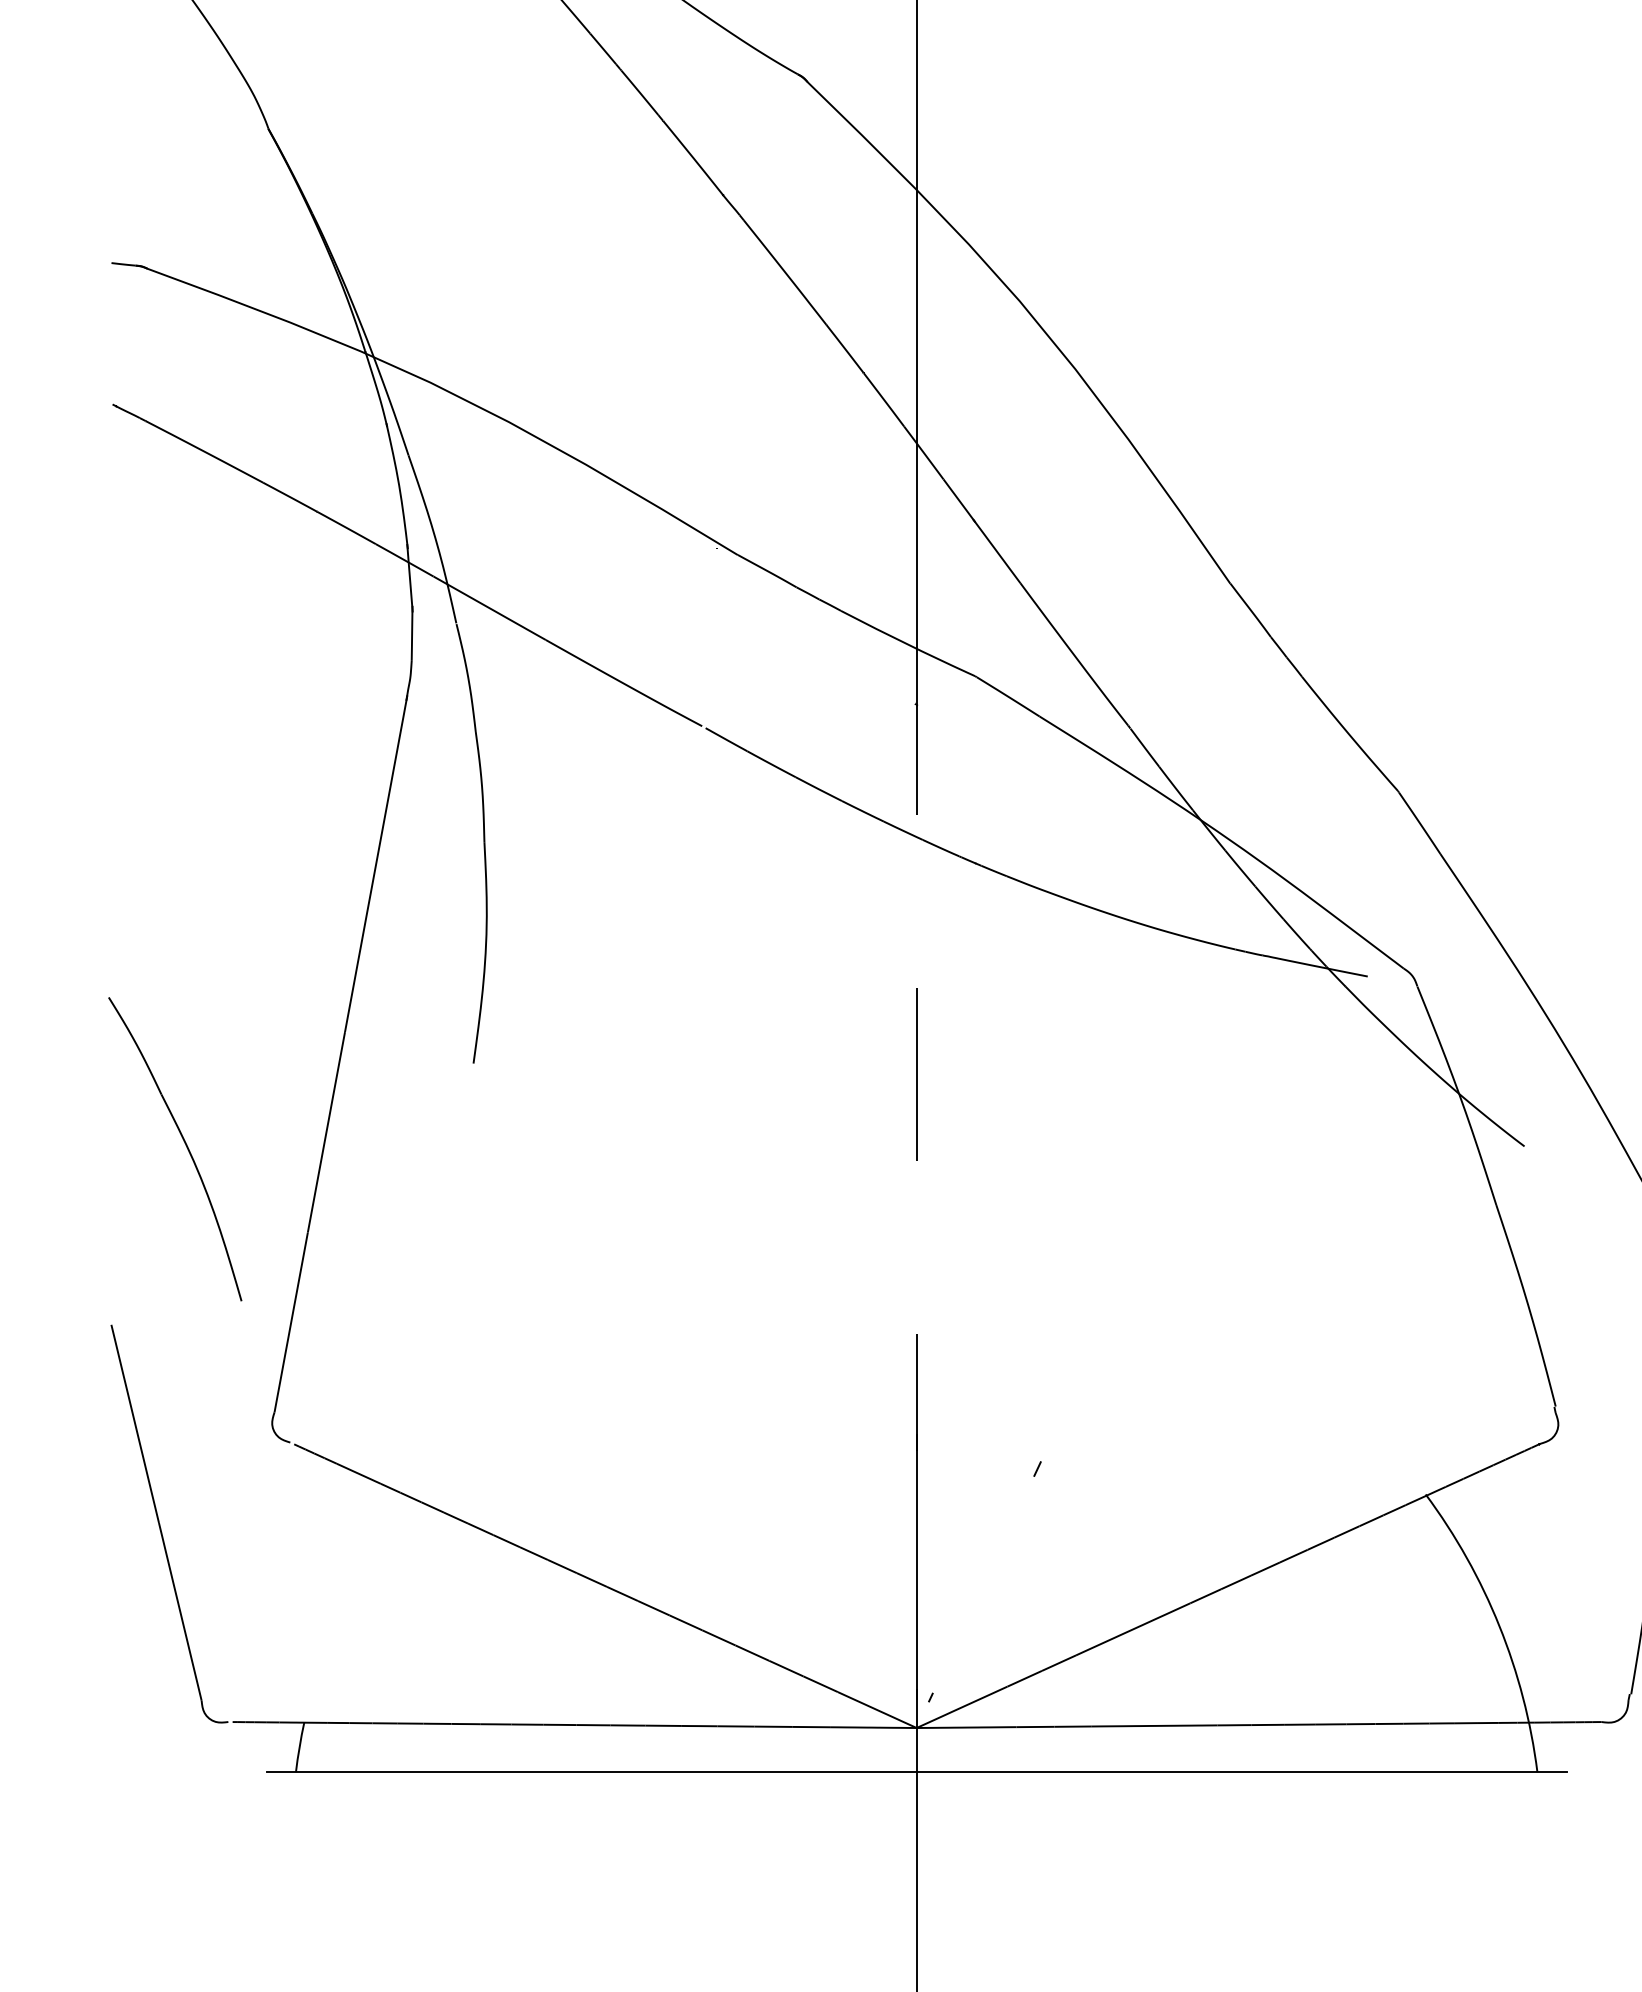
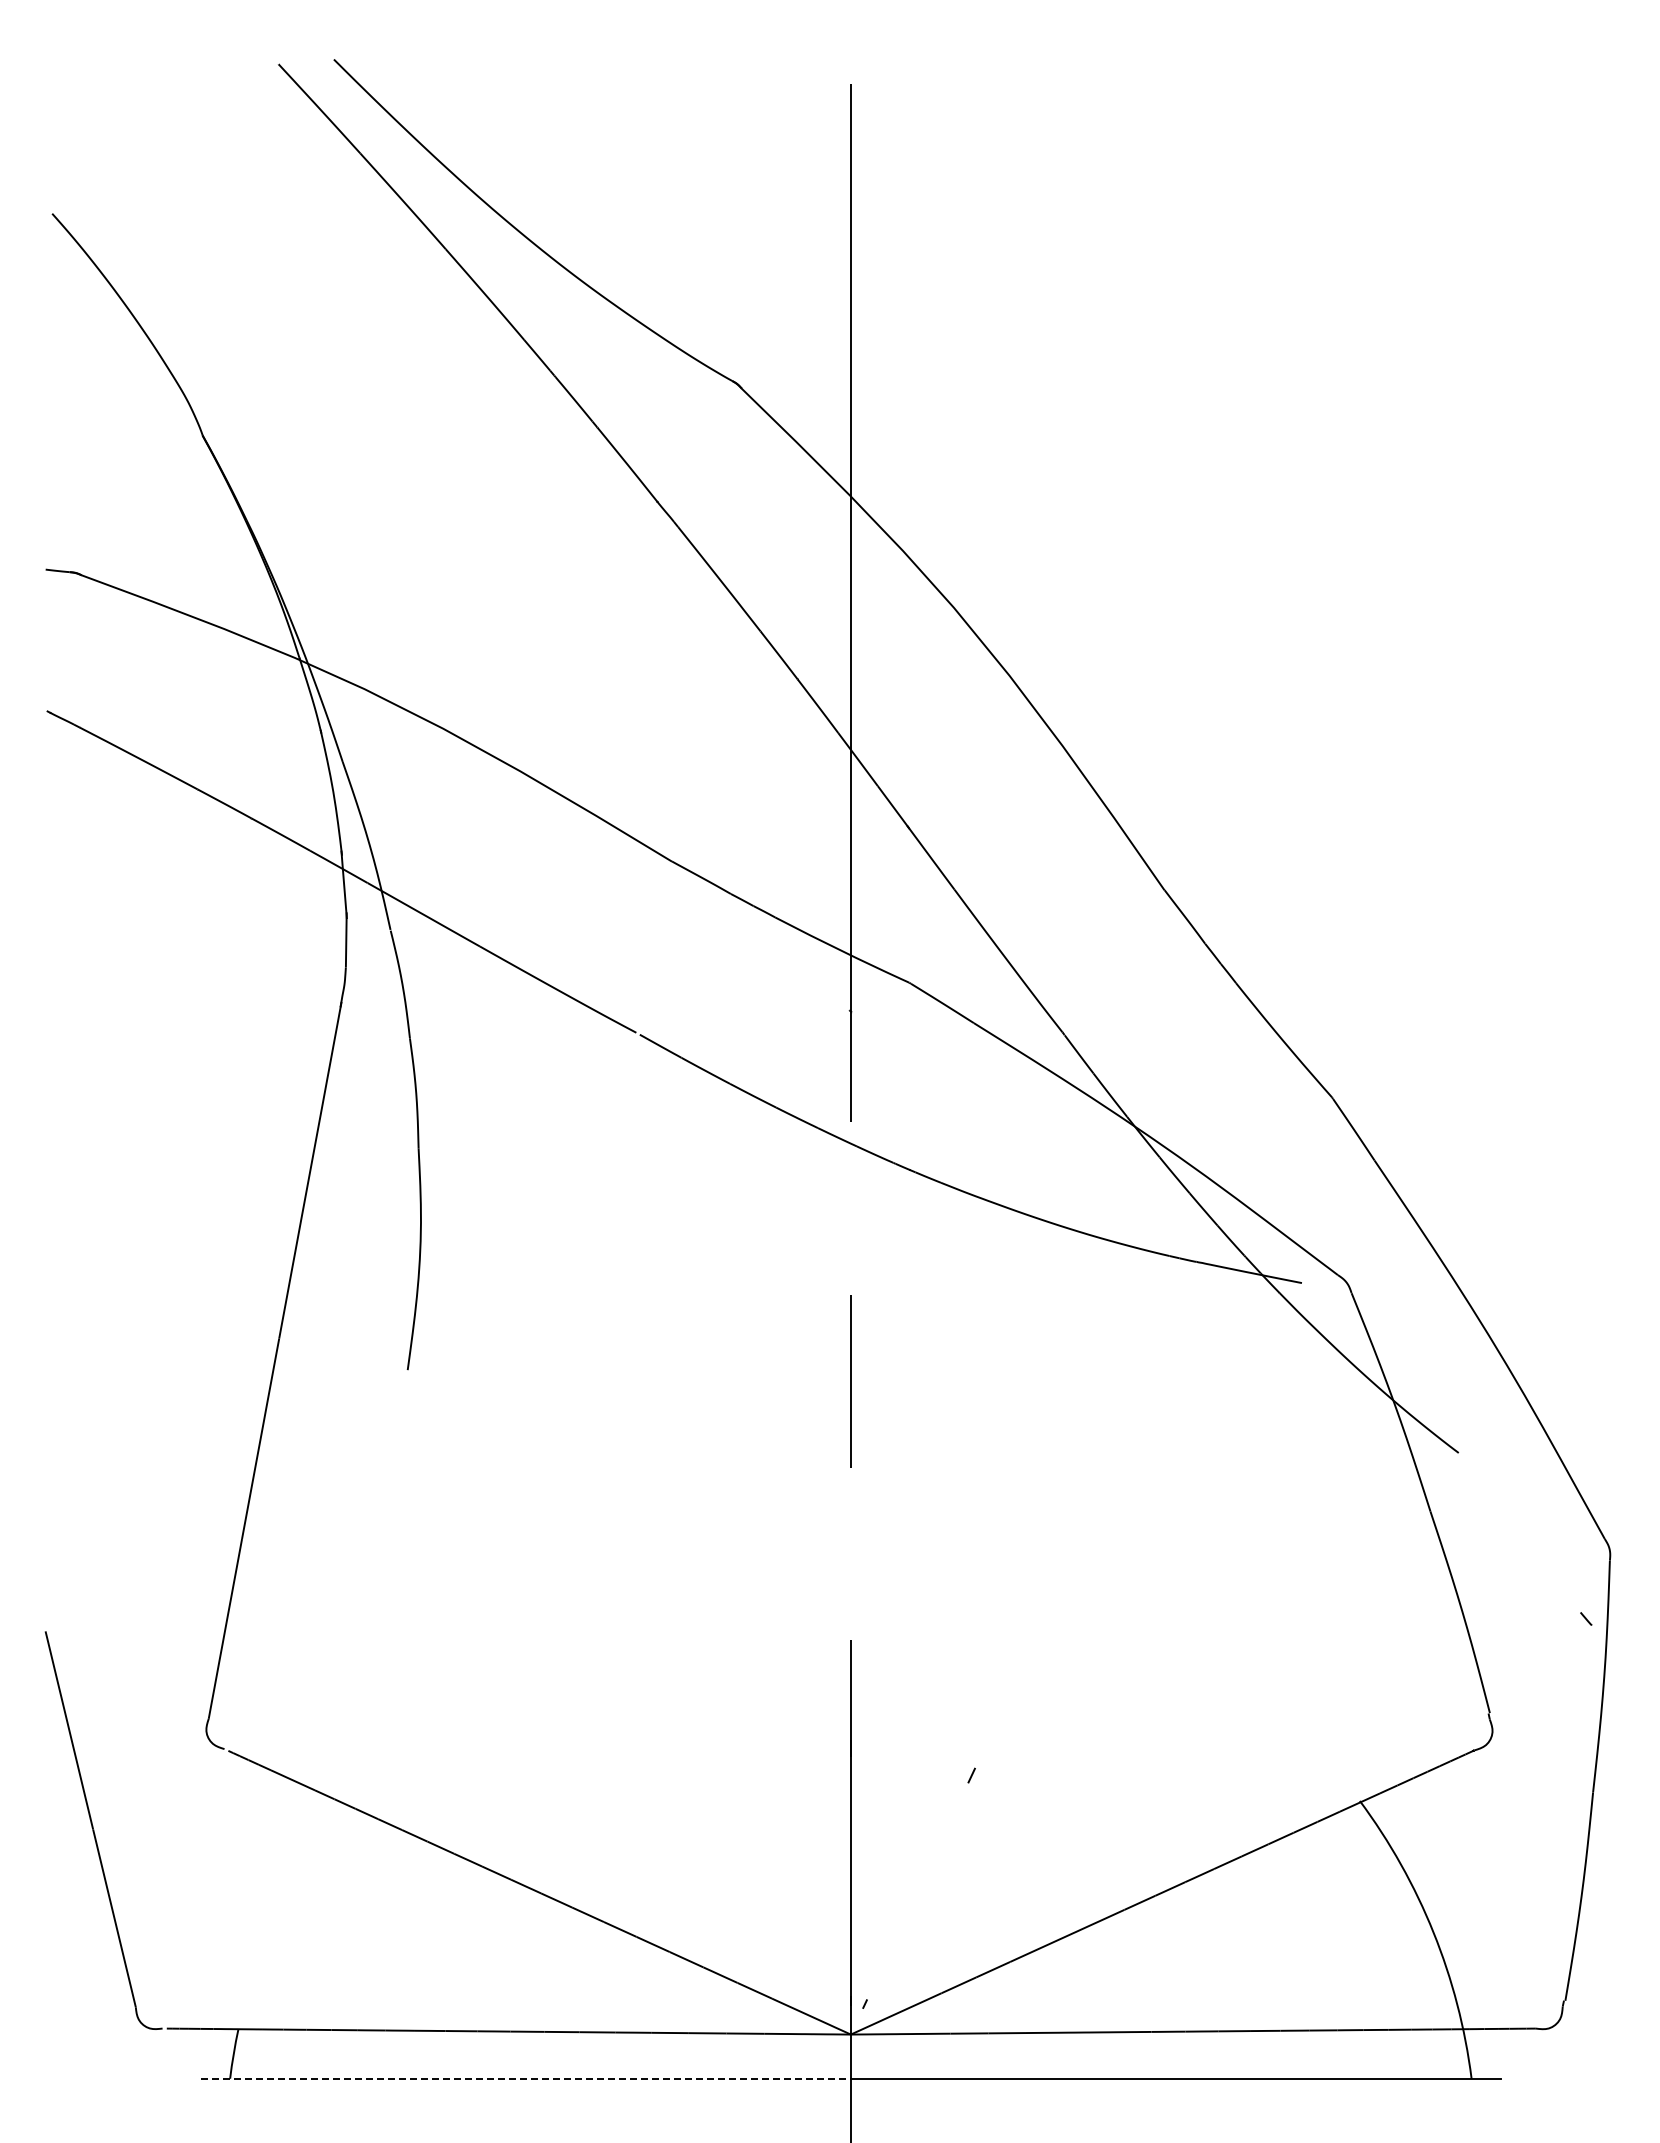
part: (185, 1144) -> (119, 1451), removed
line: (591, 1771) -> (525, 2078), solid -> dashed

